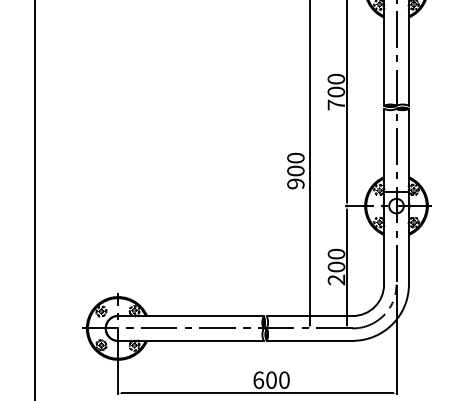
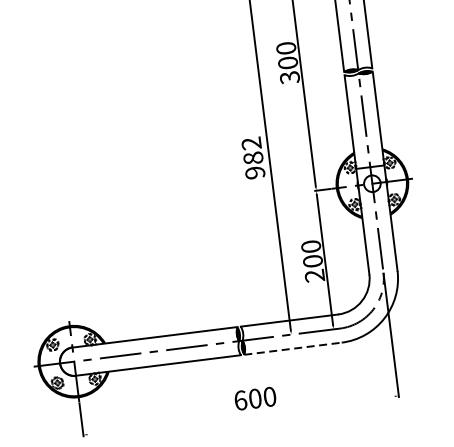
text: (336, 104) -> (290, 77), 700 -> 300
text: (295, 164) -> (252, 150), 900 -> 982
line: (309, 340) -> (292, 348), solid -> dashed
line: (256, 393) -> (240, 415), removed

